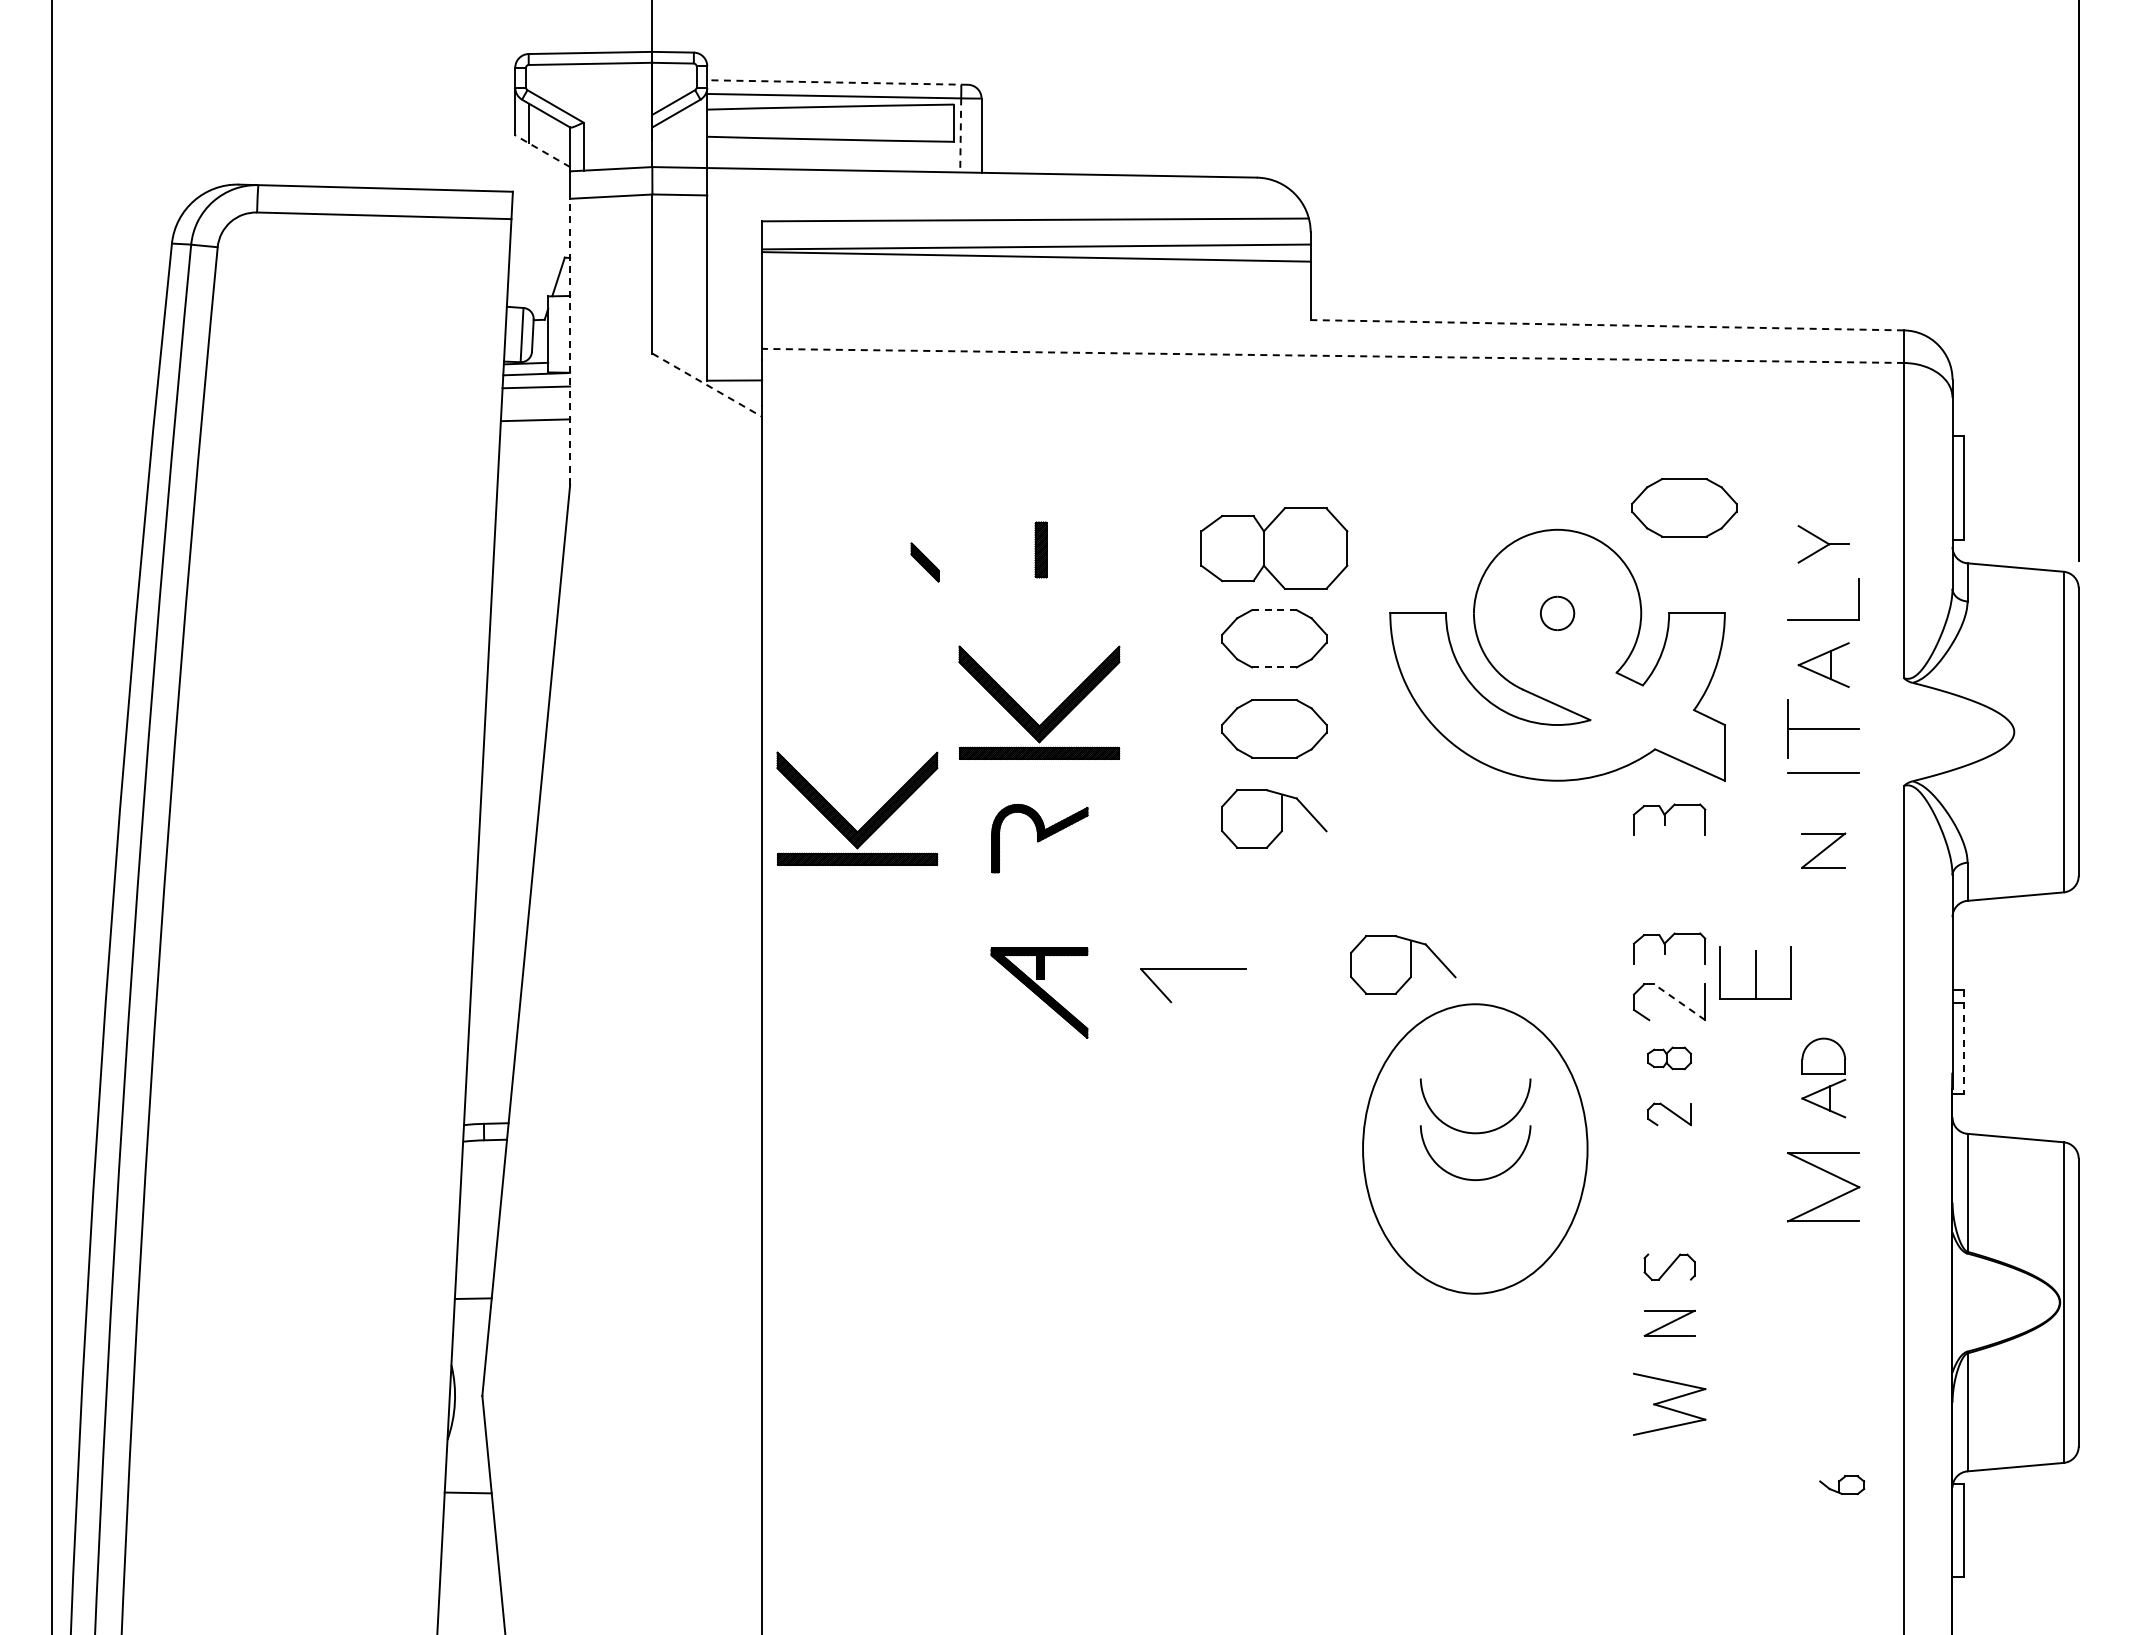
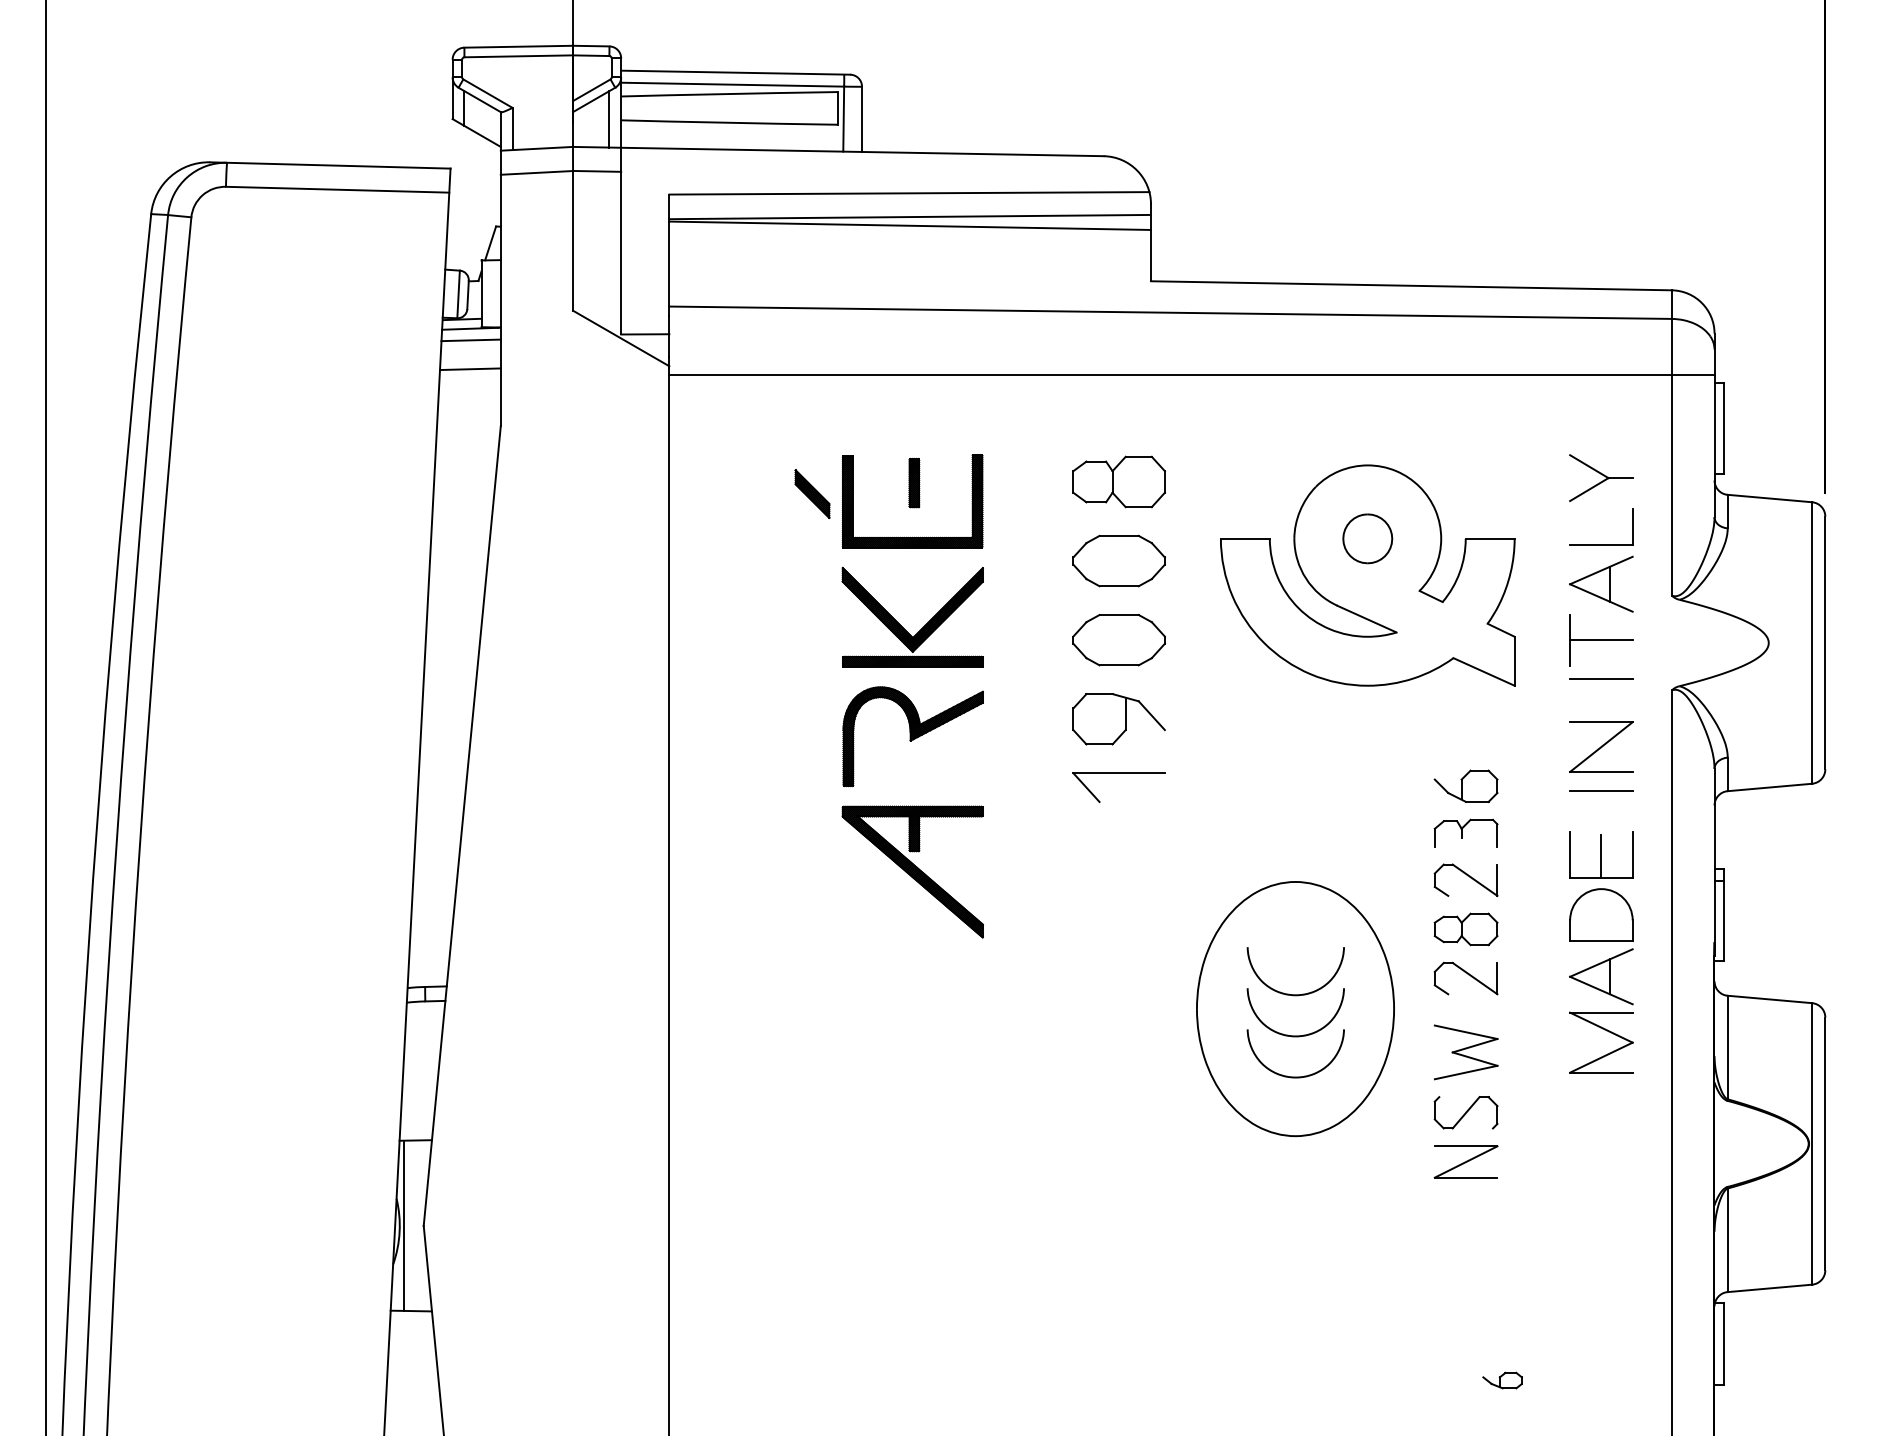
line: (837, 82) -> (735, 72), dashed -> solid
line: (693, 135) -> (609, 119), added
line: (960, 135) -> (843, 119), dashed -> solid
line: (542, 151) -> (476, 133), dashed -> solid
line: (1607, 325) -> (1411, 286), dashed -> solid
line: (570, 341) -> (501, 300), dashed -> solid
line: (1333, 355) -> (1171, 312), dashed -> solid
line: (707, 385) -> (621, 338), dashed -> solid
line: (1357, 426) -> (1192, 374), added
part: (1684, 507) -> (1479, 445), removed
part: (1823, 544) -> (1601, 478), size x1.43
part: (1274, 548) -> (1119, 481), size x0.71
part: (924, 562) -> (811, 494), size x1.43
line: (1274, 610) -> (1119, 536), dashed -> solid
part: (1038, 611) -> (912, 537), added
part: (1557, 613) -> (1367, 538), size x1.67
part: (1823, 664) -> (1601, 583), size x1.43
line: (1273, 667) -> (1118, 586), dashed -> solid
part: (845, 818) -> (742, 718), removed
part: (1669, 819) -> (1466, 719), removed
part: (1039, 838) -> (912, 736), size x1.67
part: (1823, 850) -> (1601, 746), size x1.67
part: (1669, 895) -> (1466, 786), added
line: (1823, 900) -> (1601, 790), added
part: (1403, 964) -> (1232, 847), removed
part: (1193, 969) -> (1119, 773), moved
part: (1755, 972) -> (1601, 854), moved
part: (1039, 992) -> (912, 871), size x1.67
line: (1679, 1002) -> (1474, 880), dashed -> solid
line: (1963, 1042) -> (1724, 915), dashed -> solid
part: (1669, 1058) -> (1466, 929), size x1.67
part: (1823, 1077) -> (1601, 946), size x1.67
part: (1669, 1114) -> (1466, 978), size x1.67
curve: (1471, 1225) -> (1292, 1076), added
part: (1669, 1266) -> (1466, 1112), size x1.43
part: (1669, 1323) -> (1466, 1162), size x1.43
line: (460, 1395) -> (404, 1225), added
part: (1669, 1403) -> (1466, 1051), moved
part: (1842, 1484) -> (1502, 1380), moved

